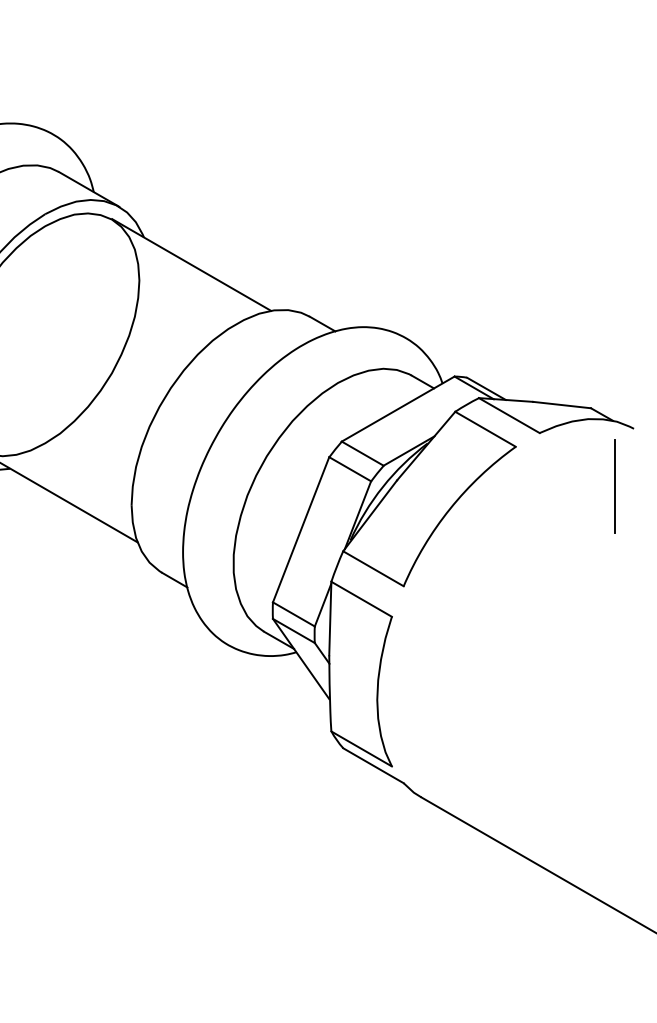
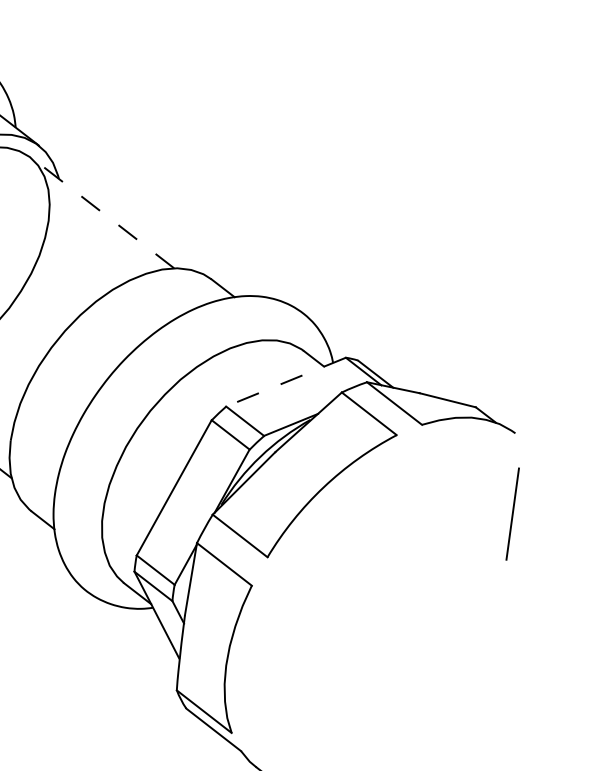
line: (191, 264) -> (102, 211), solid -> dashed
line: (397, 409) -> (285, 382), solid -> dashed
line: (614, 486) -> (511, 513), moved

